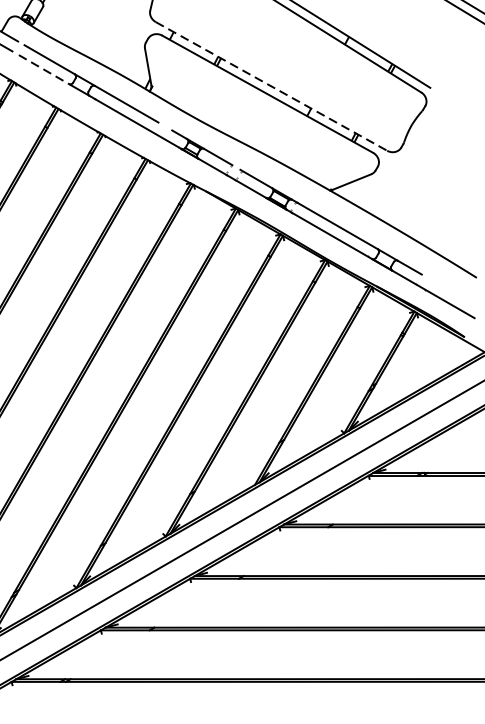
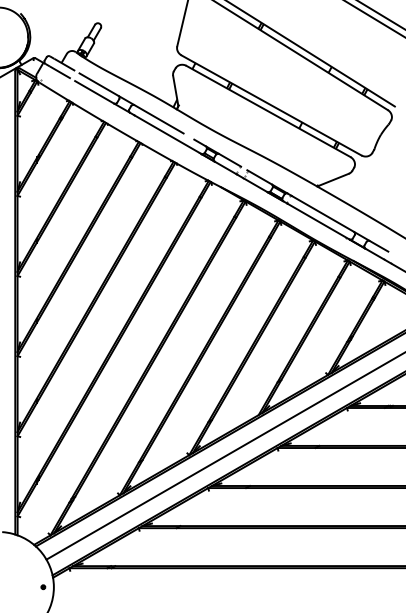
line: (43, 69) -> (94, 92), dashed -> solid
line: (271, 86) -> (271, 105), dashed -> solid

